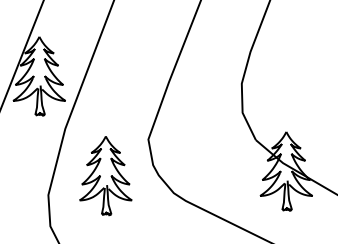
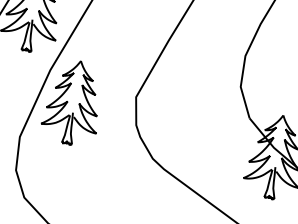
part: (105, 176) -> (72, 103), moved

